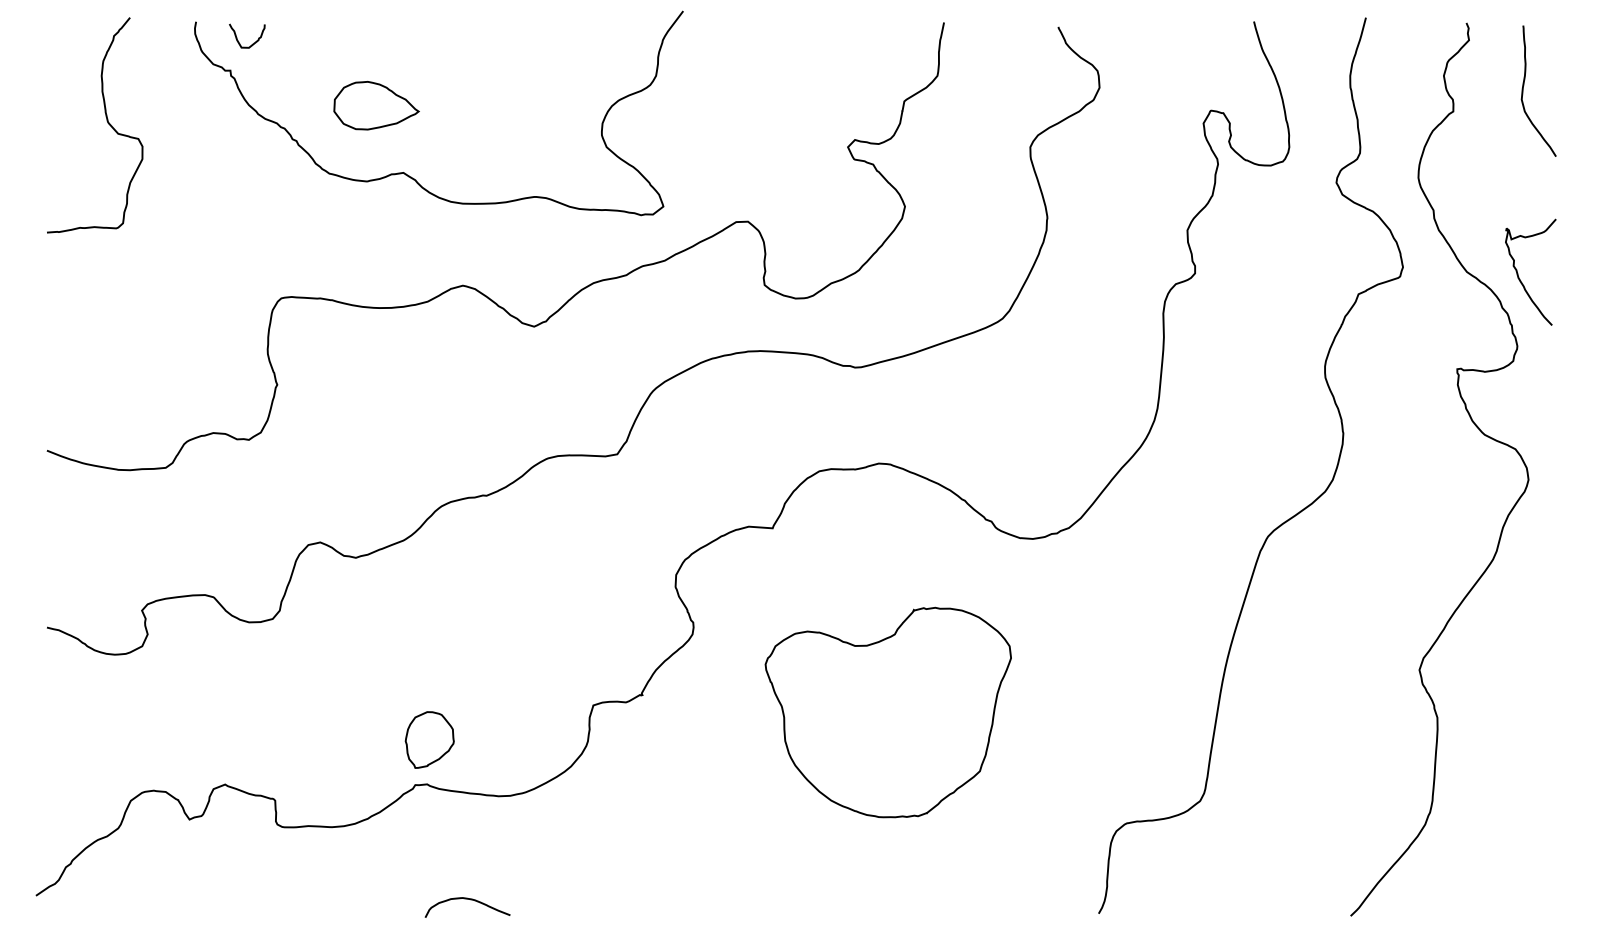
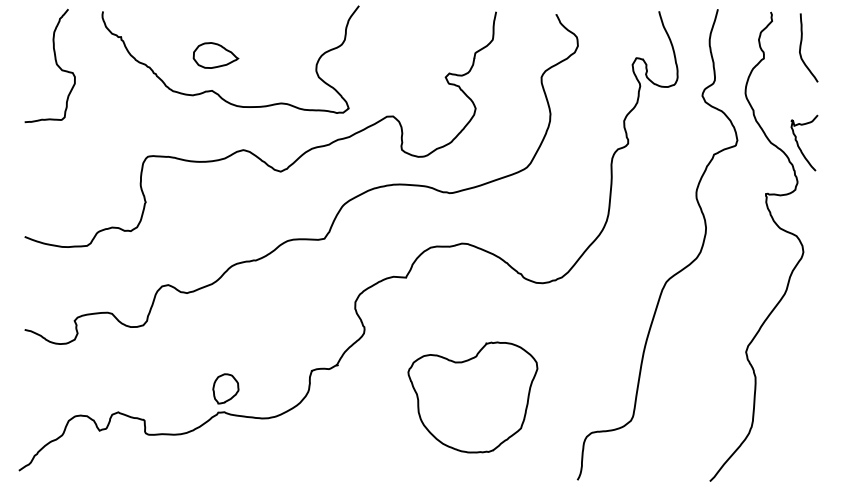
curve: (238, 37) -> (125, 19), removed
part: (375, 105) -> (215, 55), moved
part: (887, 712) -> (472, 397), moved
curve: (467, 900) -> (245, 473), removed

